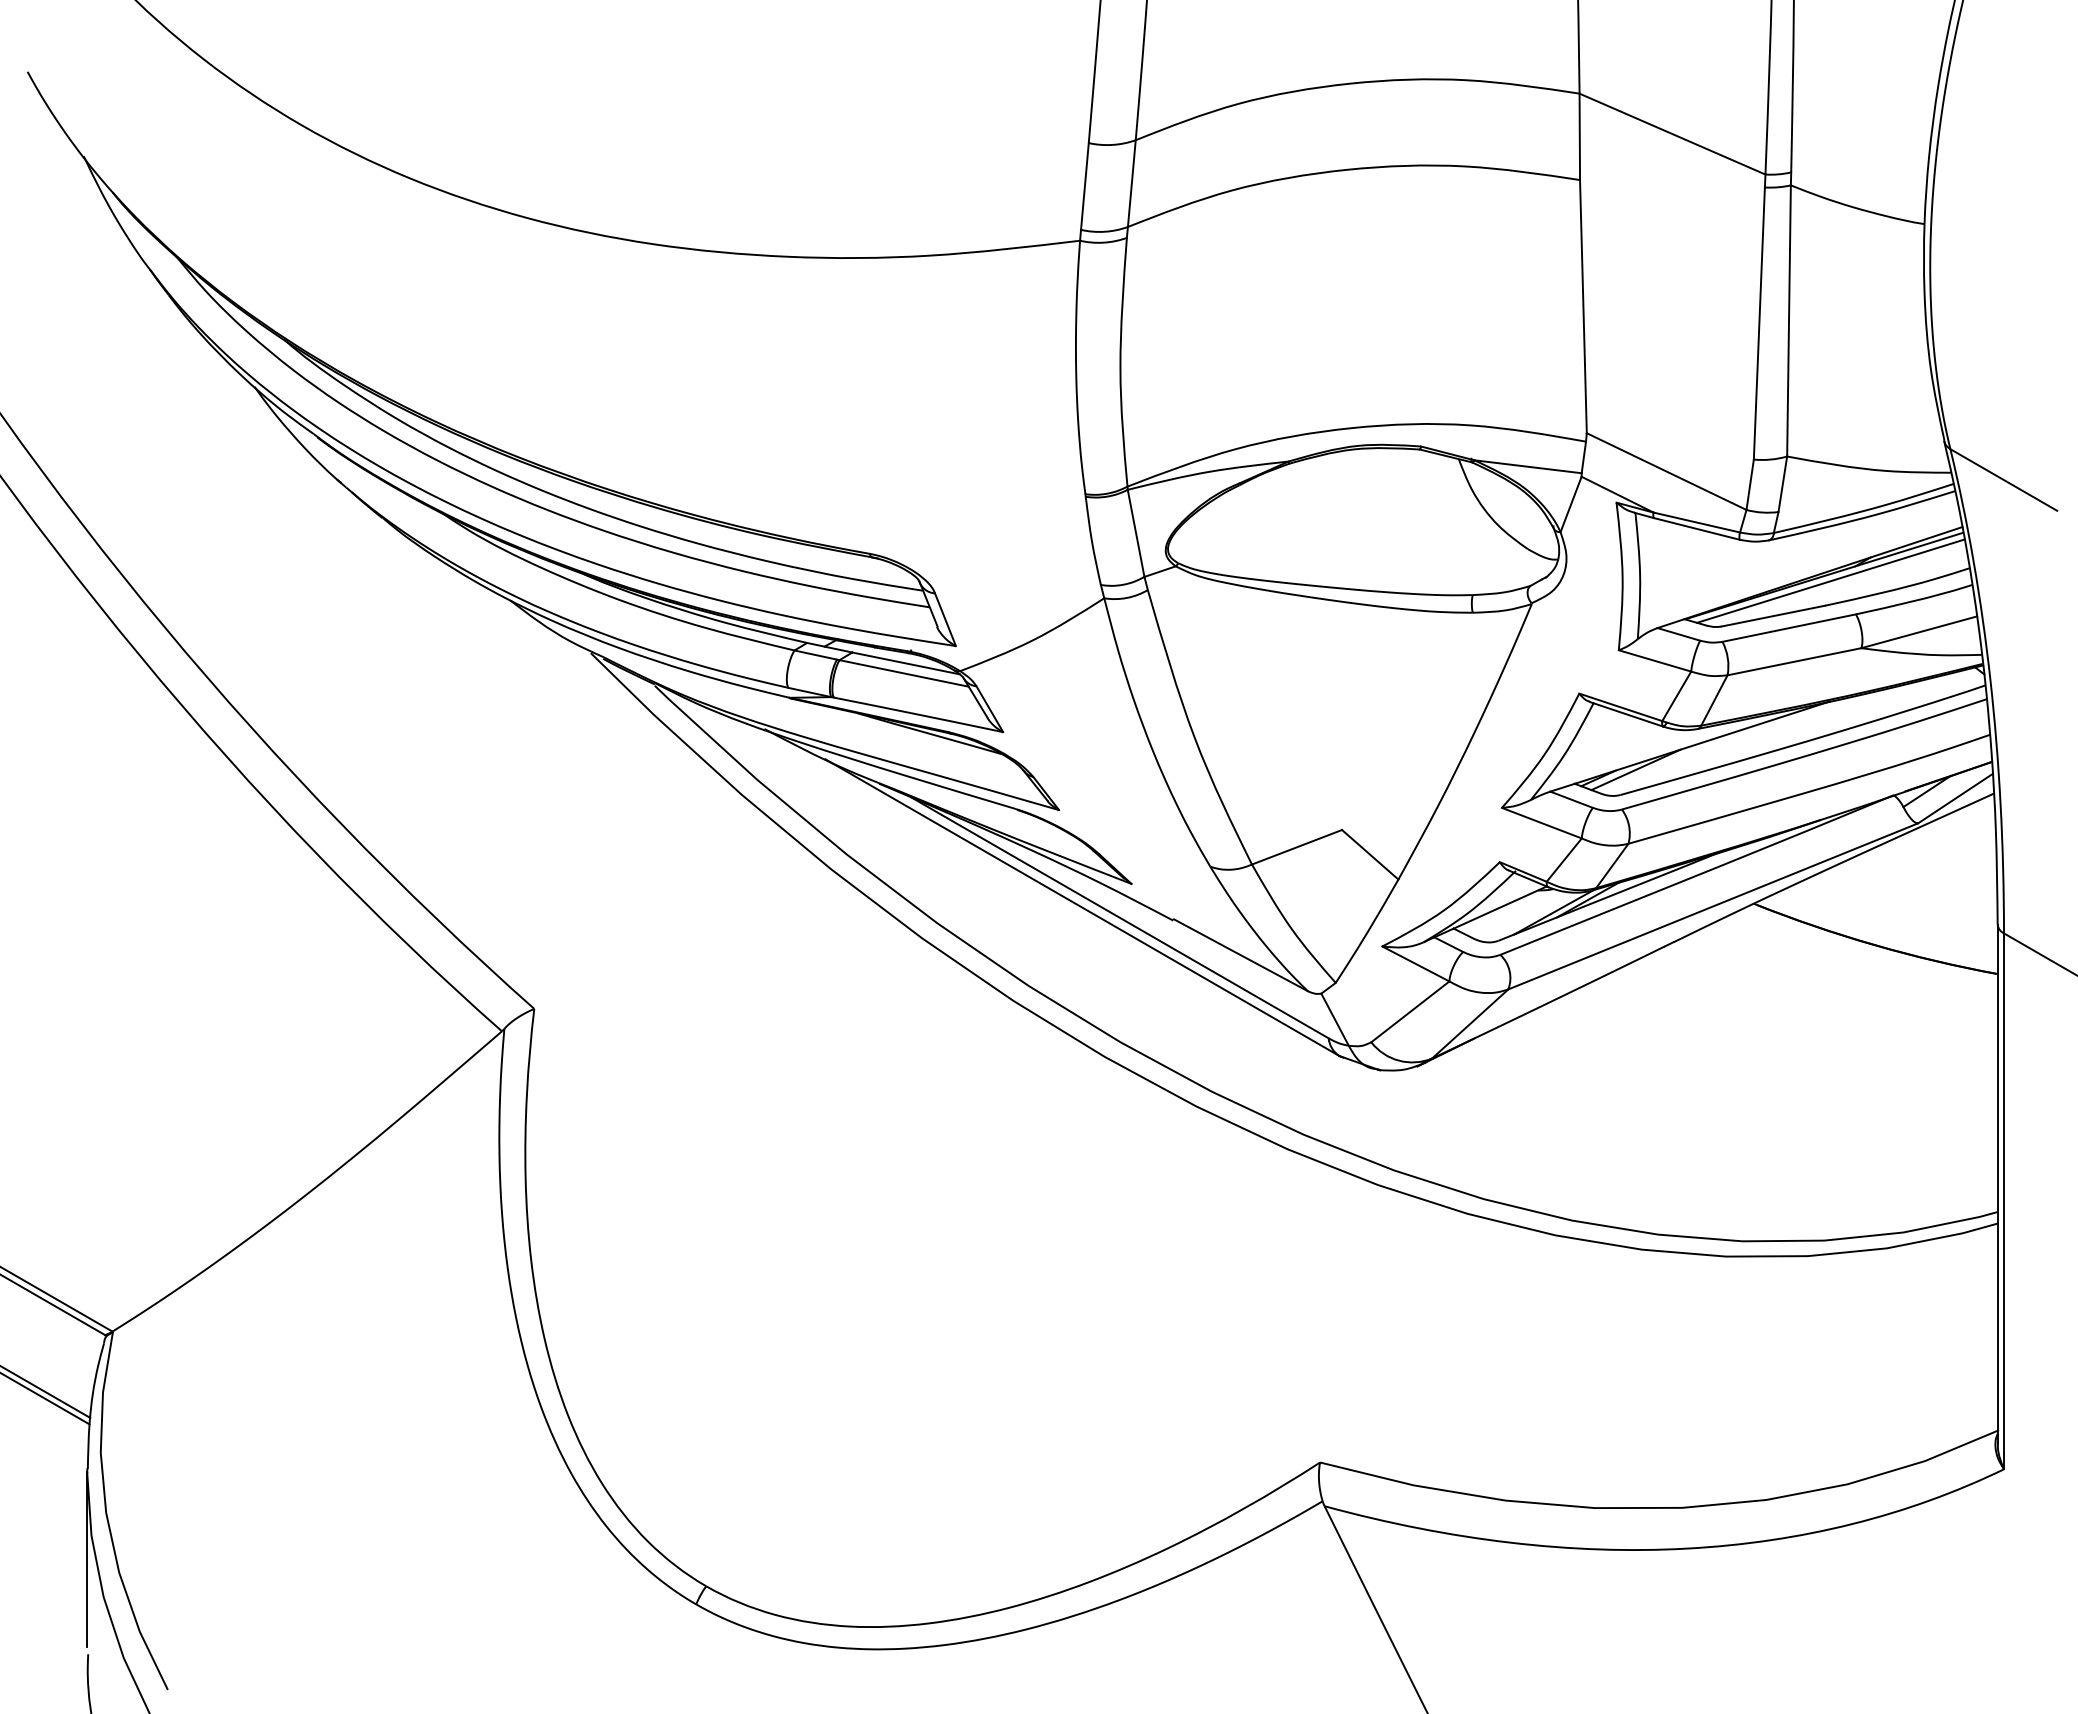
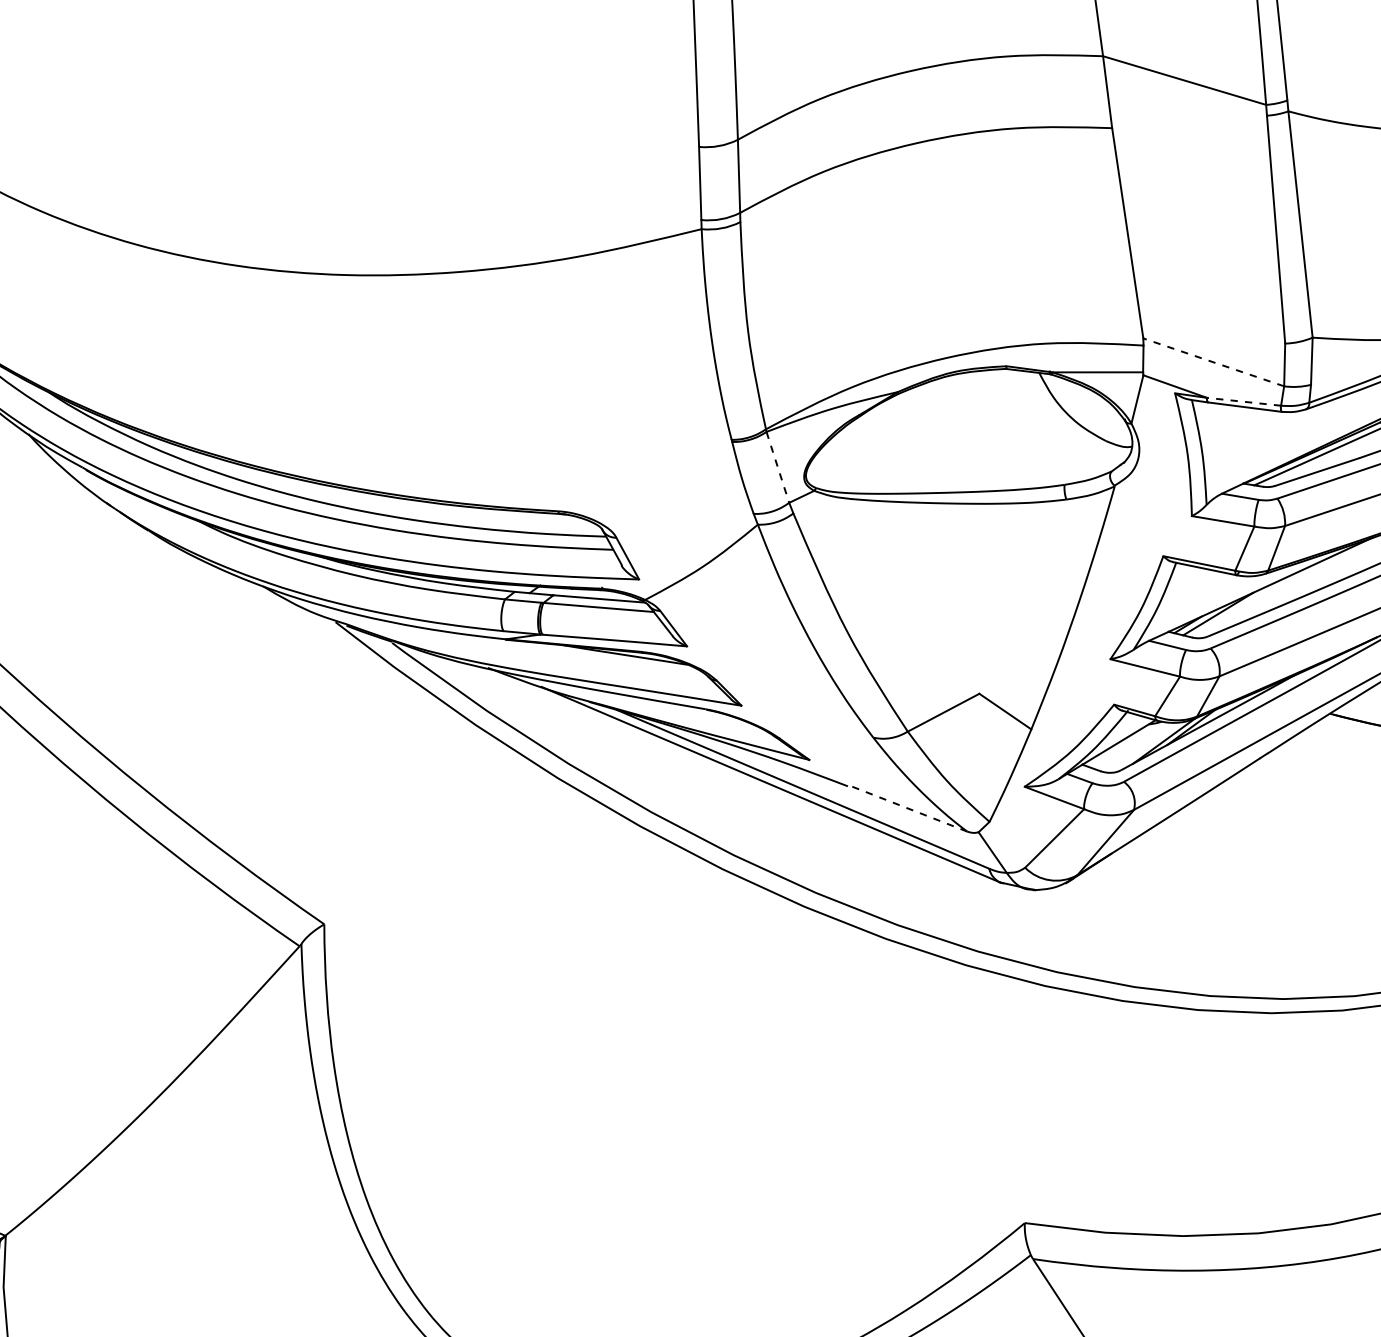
line: (1666, 471) -> (1213, 362), solid -> dashed
line: (1696, 522) -> (1243, 401), solid -> dashed
line: (1136, 533) -> (778, 467), solid -> dashed
line: (1240, 955) -> (907, 808), solid -> dashed

